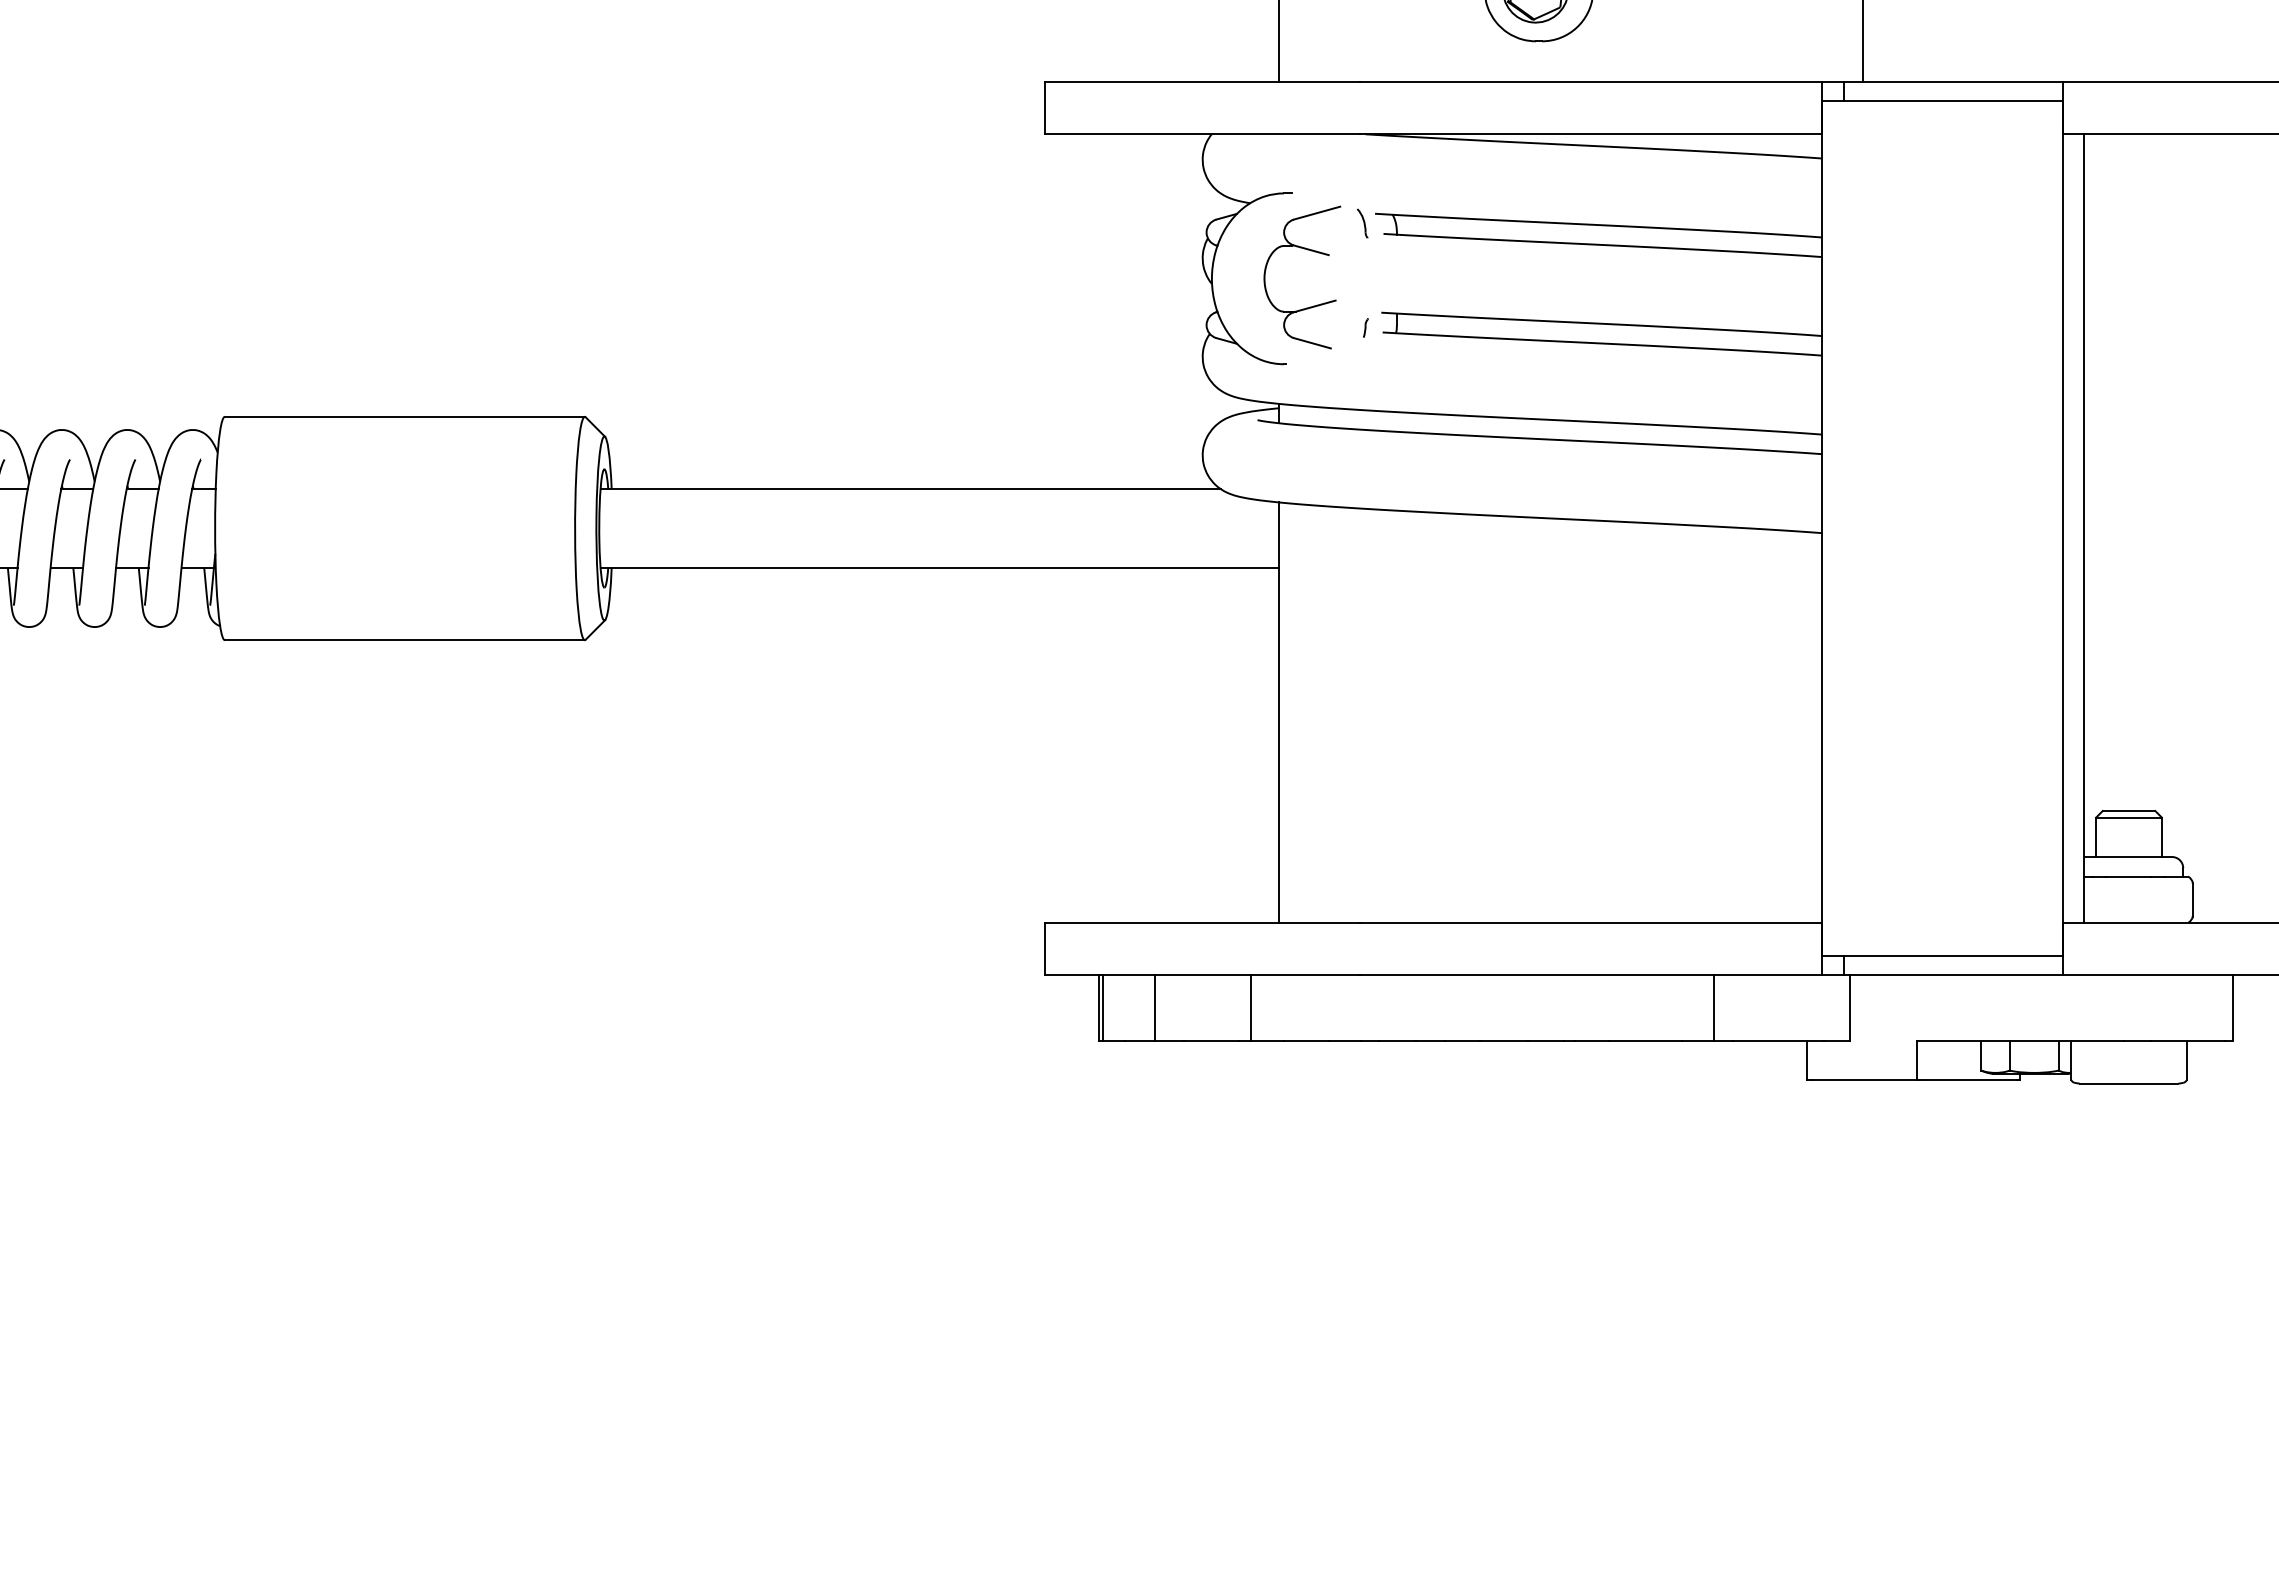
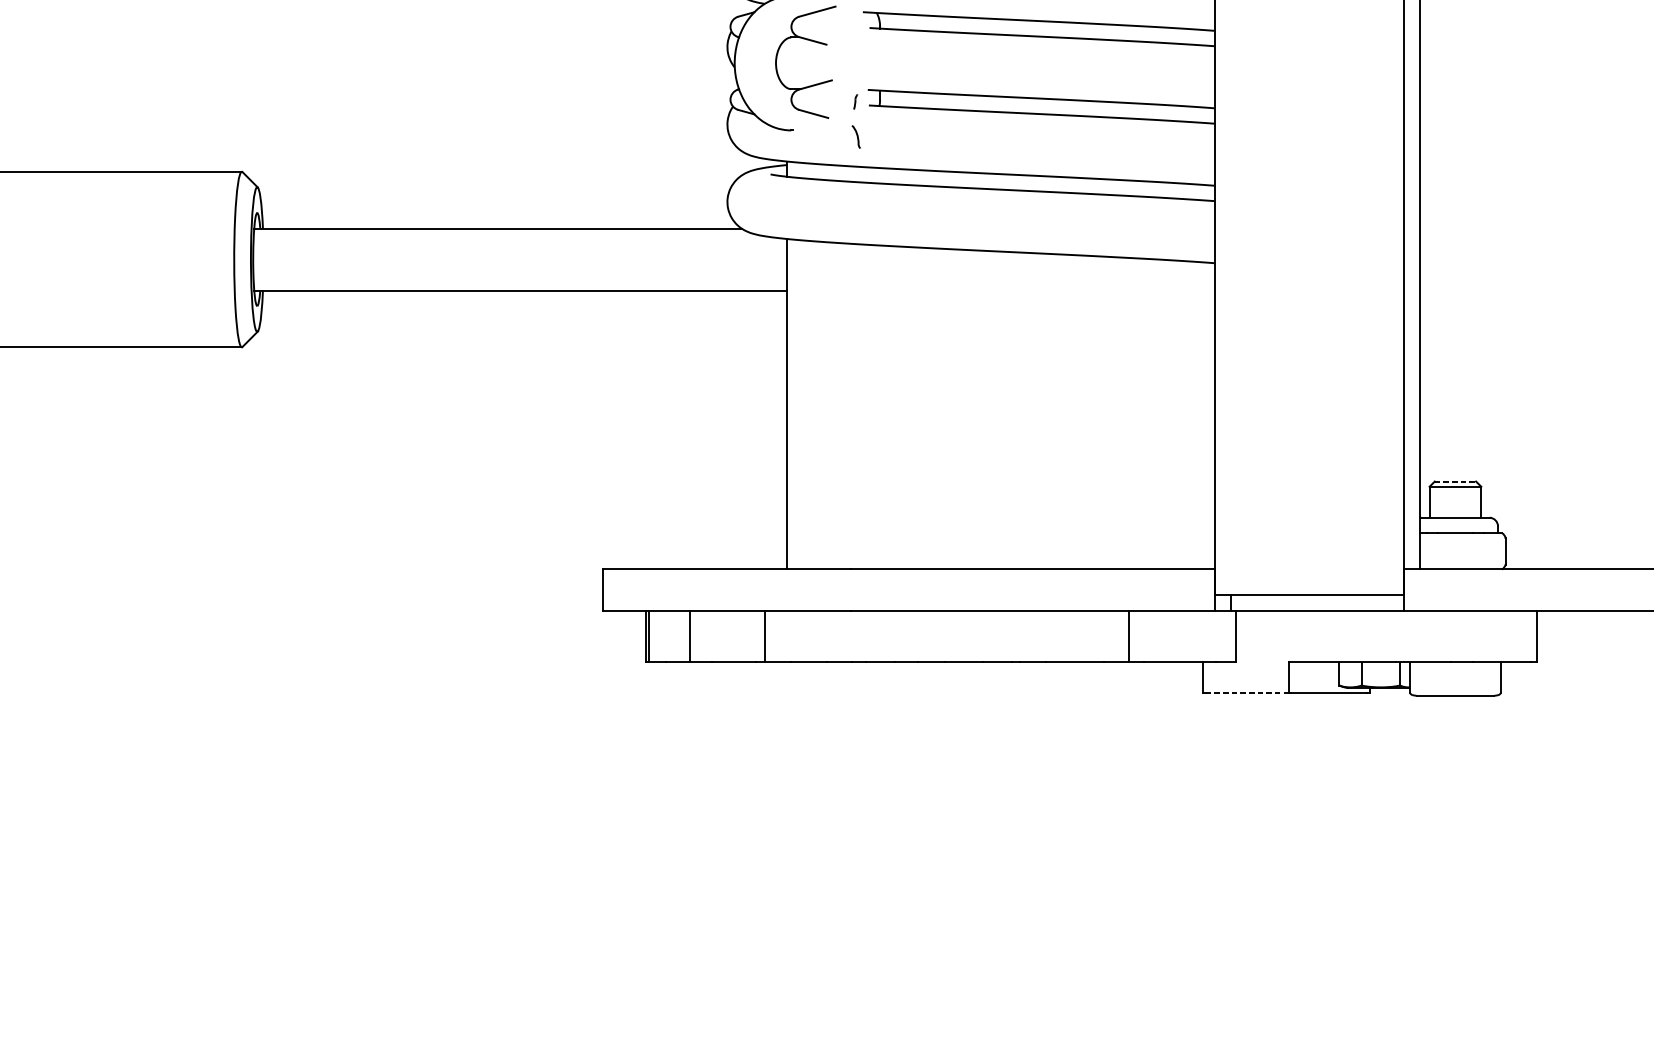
part: (1362, 223) -> (856, 136), moved
line: (2129, 811) -> (1455, 481), solid -> dashed
line: (1863, 1080) -> (1246, 693), solid -> dashed

